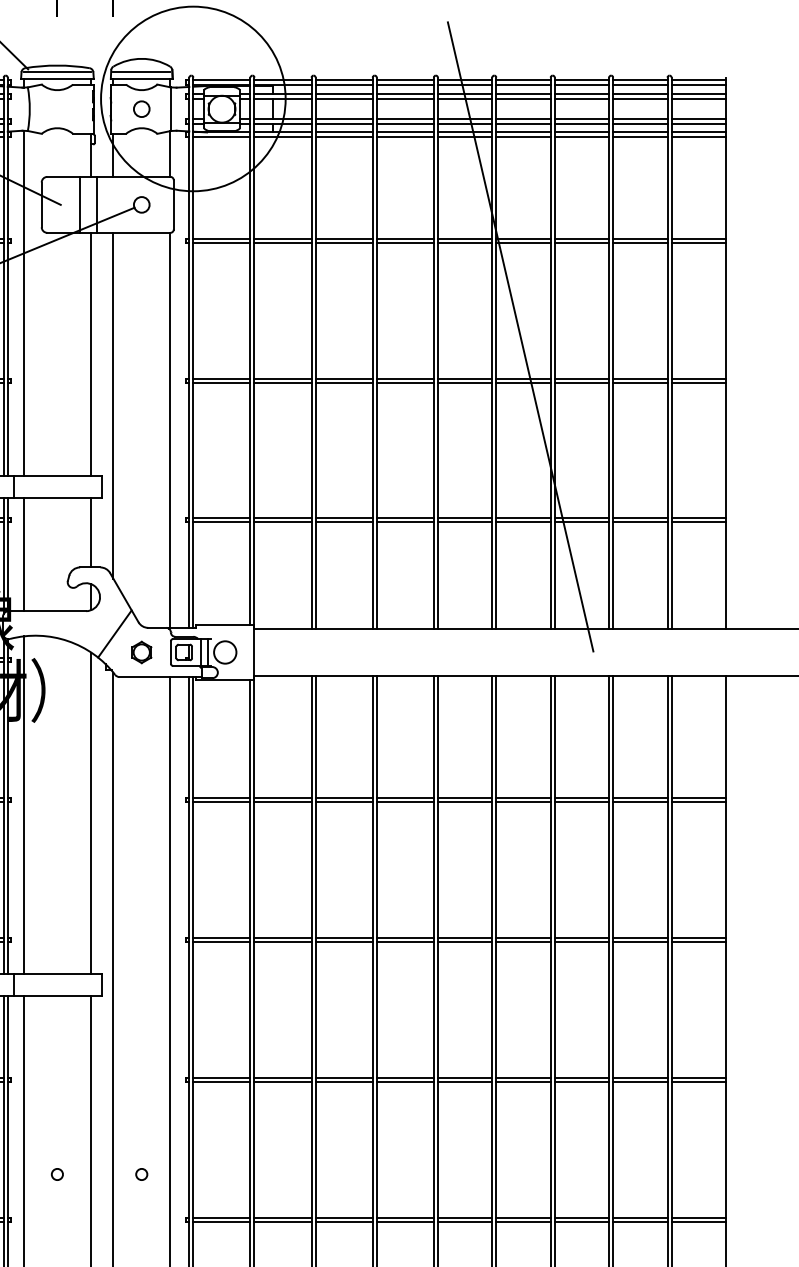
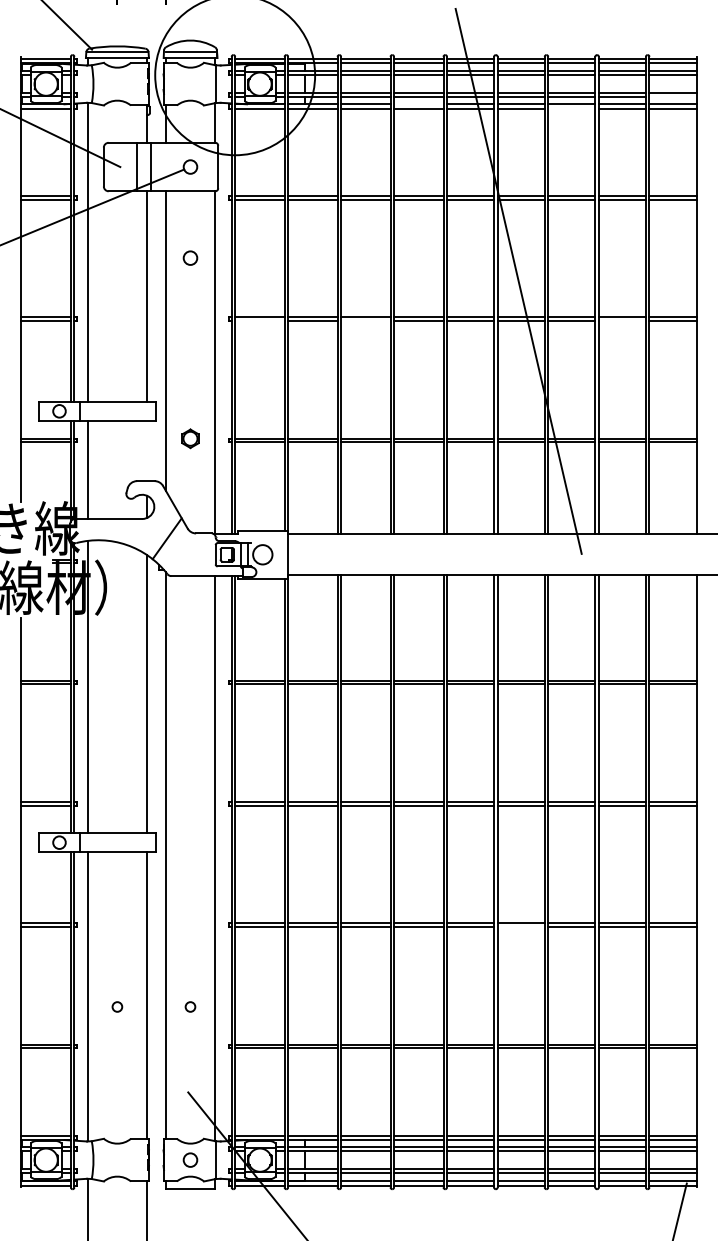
circle: (141, 108) -> (190, 257), moved
line: (698, 124) -> (672, 97), removed
line: (404, 132) -> (418, 104), removed
line: (581, 137) -> (571, 108), removed
line: (221, 382) -> (259, 320), removed
line: (343, 382) -> (365, 320), removed
line: (639, 382) -> (621, 320), removed
line: (90, 533) -> (146, 451), removed
part: (141, 652) -> (190, 438), moved
line: (522, 1081) -> (520, 926), removed

